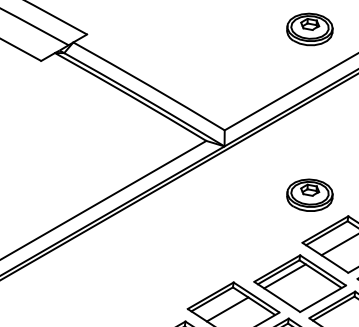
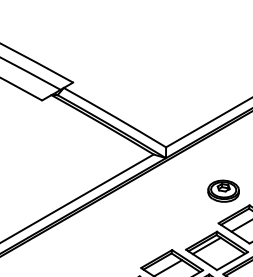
part: (309, 28) -> (223, 78), removed

